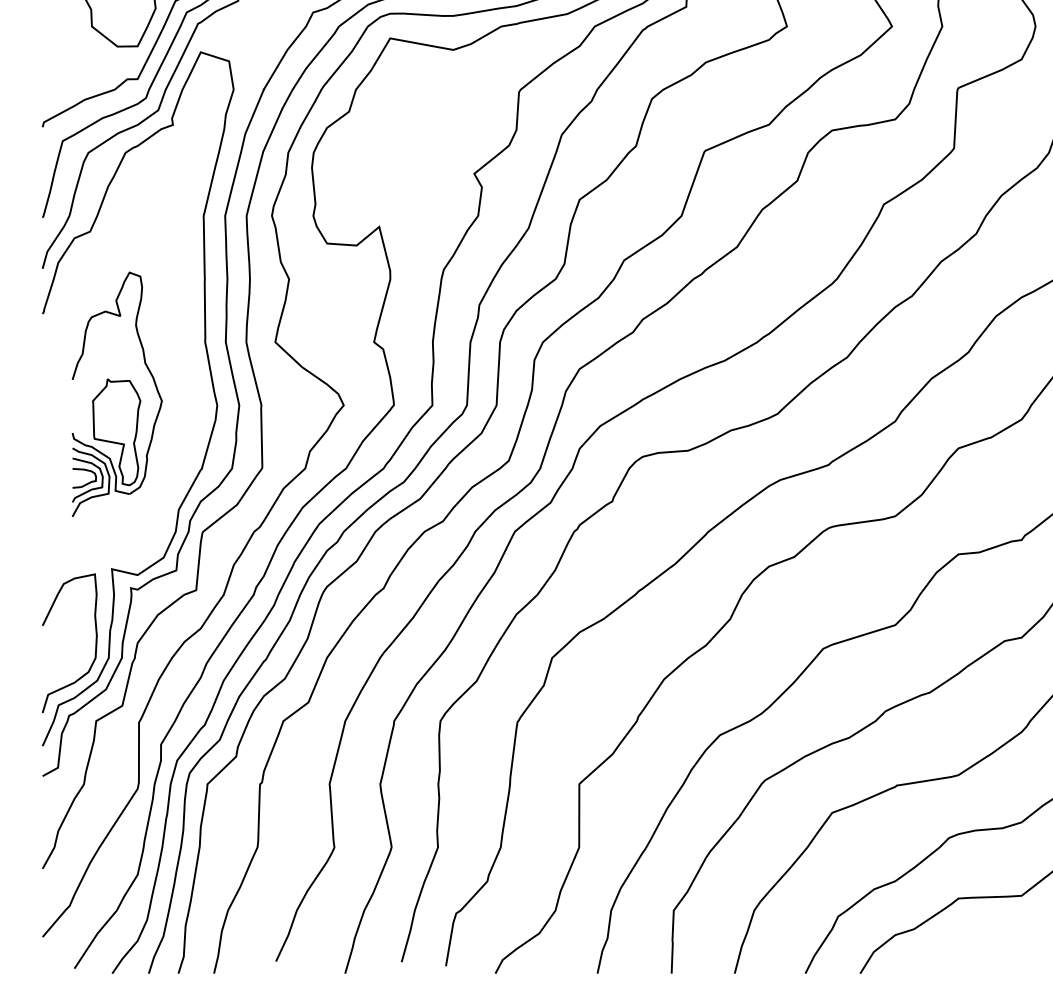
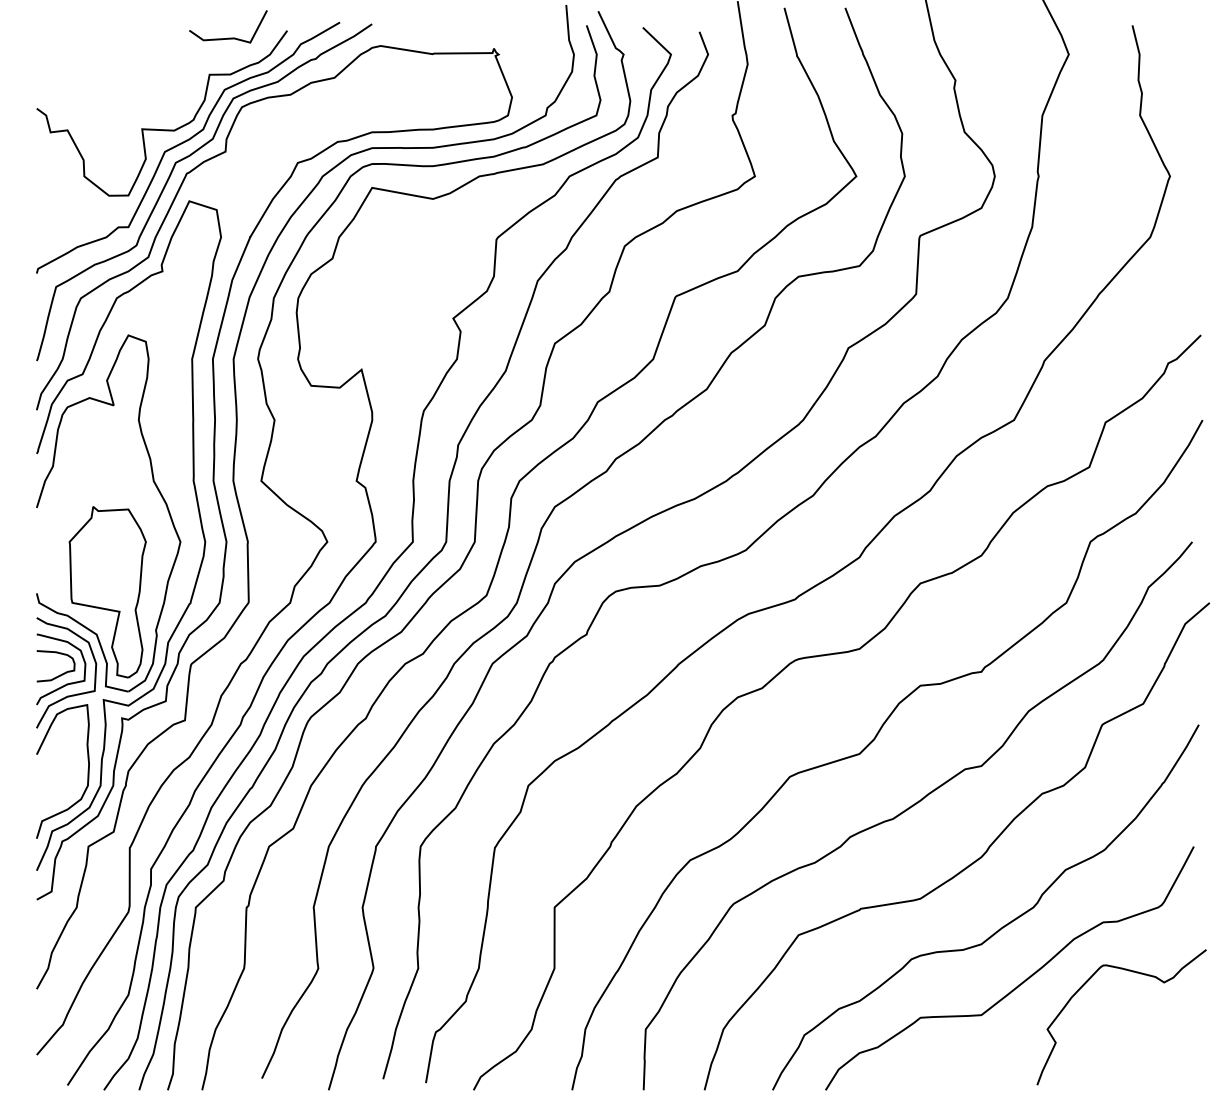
part: (116, 394) -> (108, 531), size x1.67

